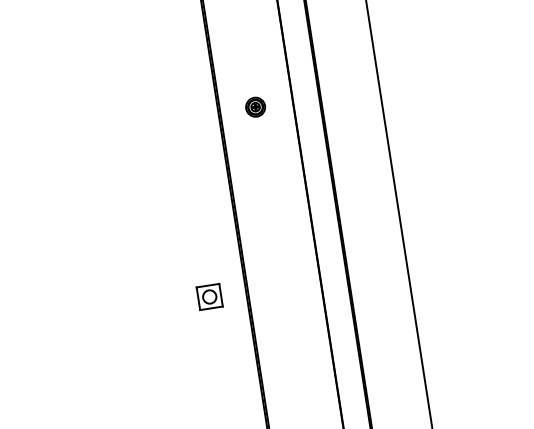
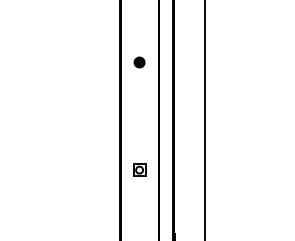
part: (255, 107) -> (139, 62), moved
part: (209, 295) -> (139, 169), moved

